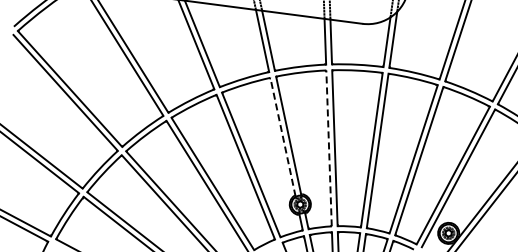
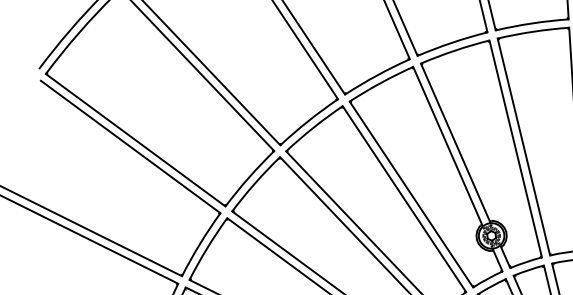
line: (283, 137) -> (448, 146), dashed -> solid
line: (329, 148) -> (516, 148), dashed -> solid

